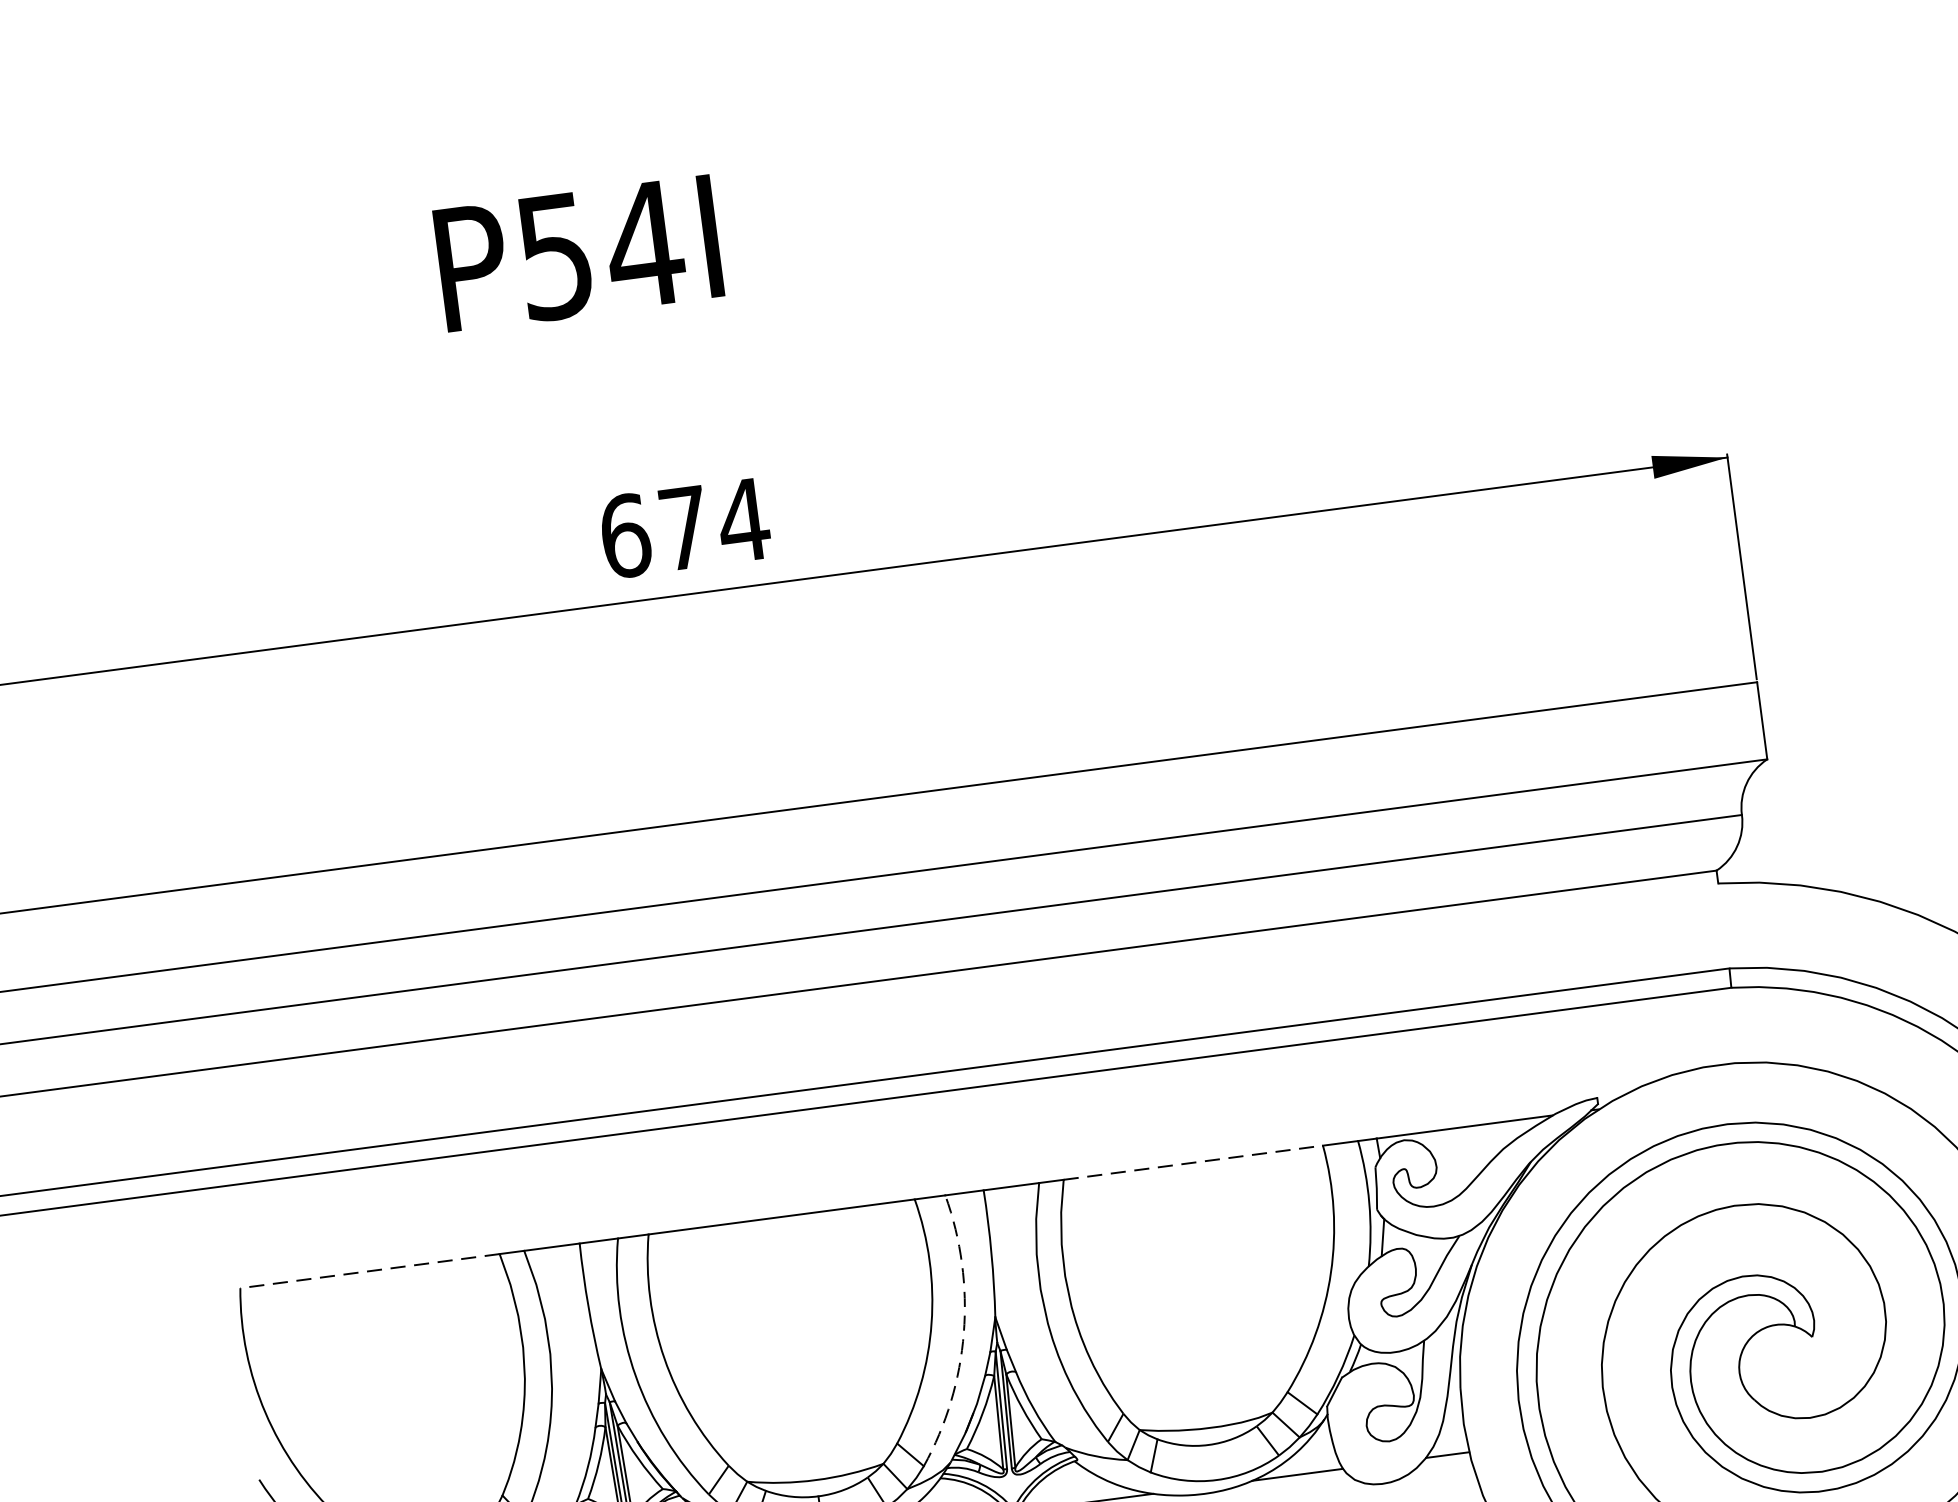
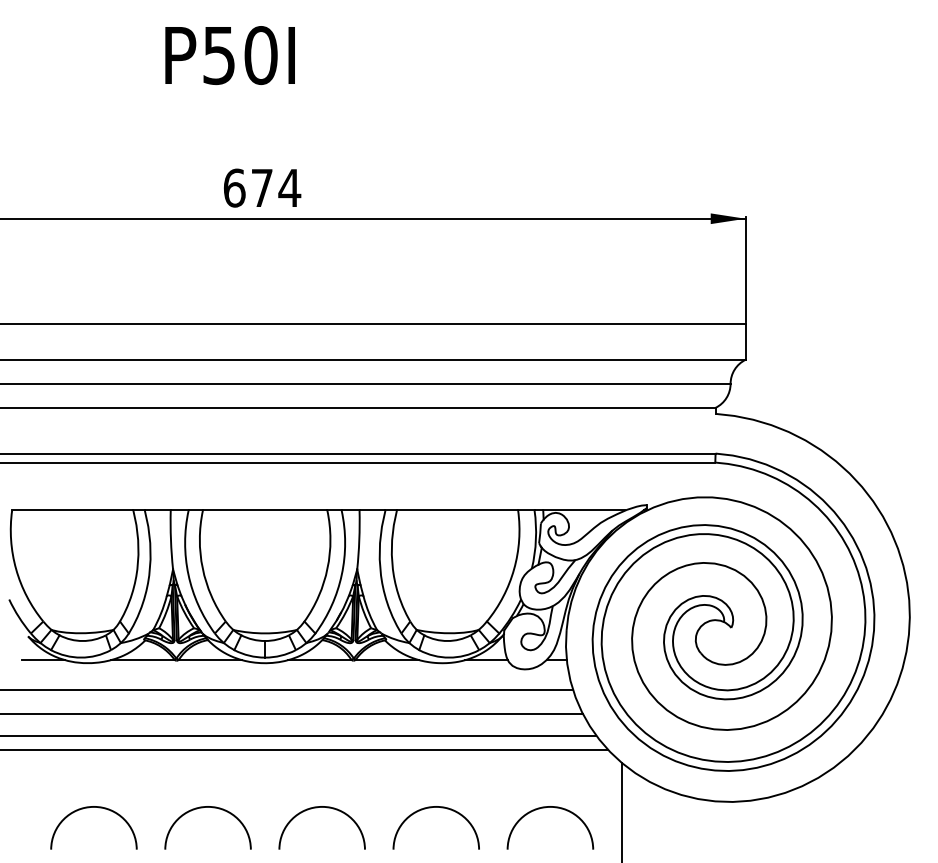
text: (643, 244) -> (260, 55), P54I -> P50I
line: (1193, 1162) -> (457, 510), dashed -> solid
line: (369, 1271) -> (72, 510), dashed -> solid
arc: (963, 1332) -> (341, 574), dashed -> solid

